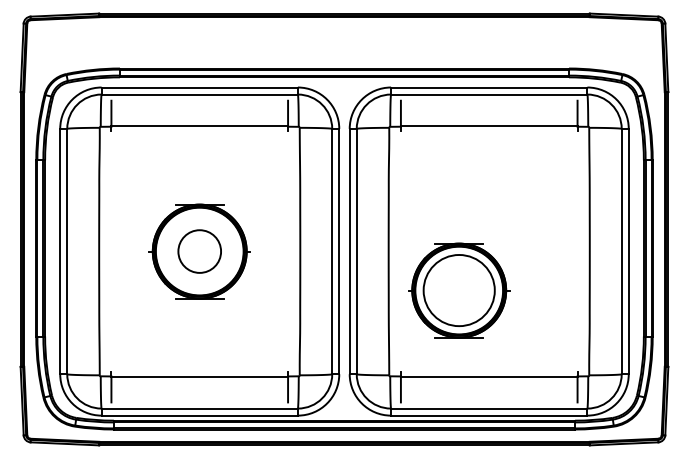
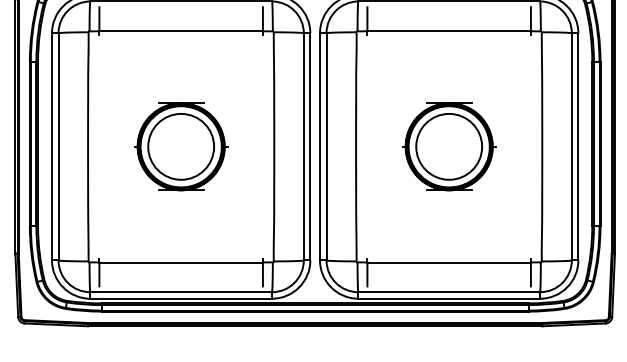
circle: (199, 251) -> (180, 146), size x1.67
part: (459, 290) -> (449, 146), moved

